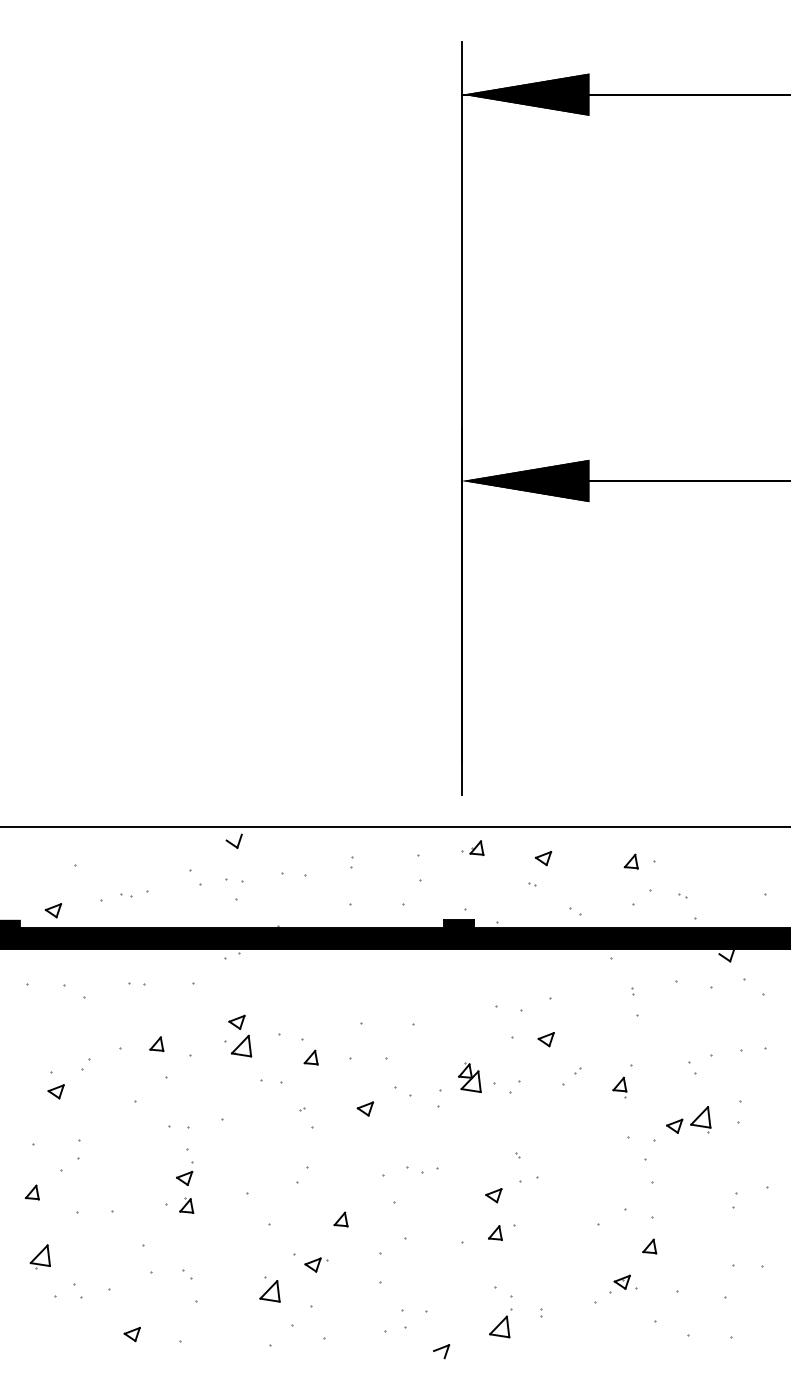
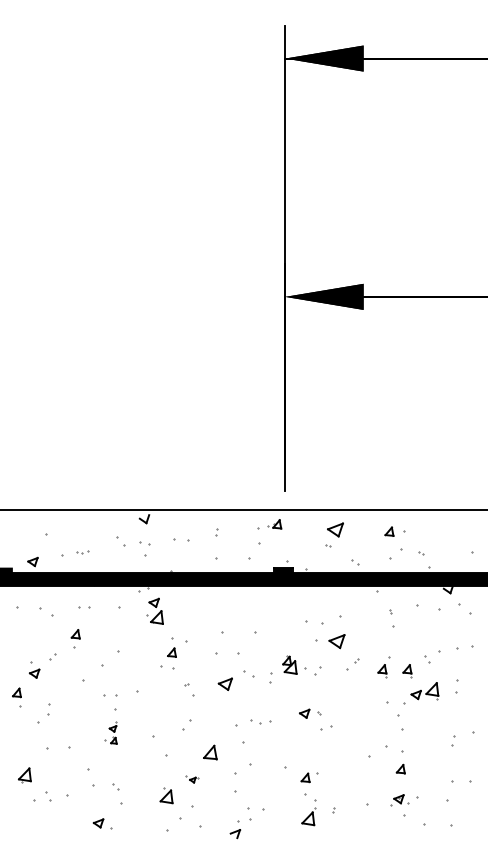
part: (472, 848) -> (274, 524), moved
part: (542, 858) -> (334, 529), size x1.6
part: (133, 893) -> (82, 551), size x0.7
part: (237, 1034) -> (154, 610), moved
part: (545, 1039) -> (336, 641), size x1.6
part: (156, 1044) -> (75, 634), moved
part: (310, 1057) -> (171, 652), moved
part: (660, 1088) -> (407, 671), added
part: (365, 1109) -> (225, 684), size x1.4
part: (179, 1187) -> (110, 732), size x0.7
part: (31, 1191) -> (16, 692), moved
part: (493, 1195) -> (304, 713), moved
part: (341, 1219) -> (210, 752), size x1.6
part: (501, 1232) -> (309, 777), moved
part: (312, 1263) -> (192, 779), size x0.6
part: (623, 1284) -> (399, 800), moved
part: (132, 1334) -> (98, 823), moved
part: (441, 1352) -> (235, 834), moved

